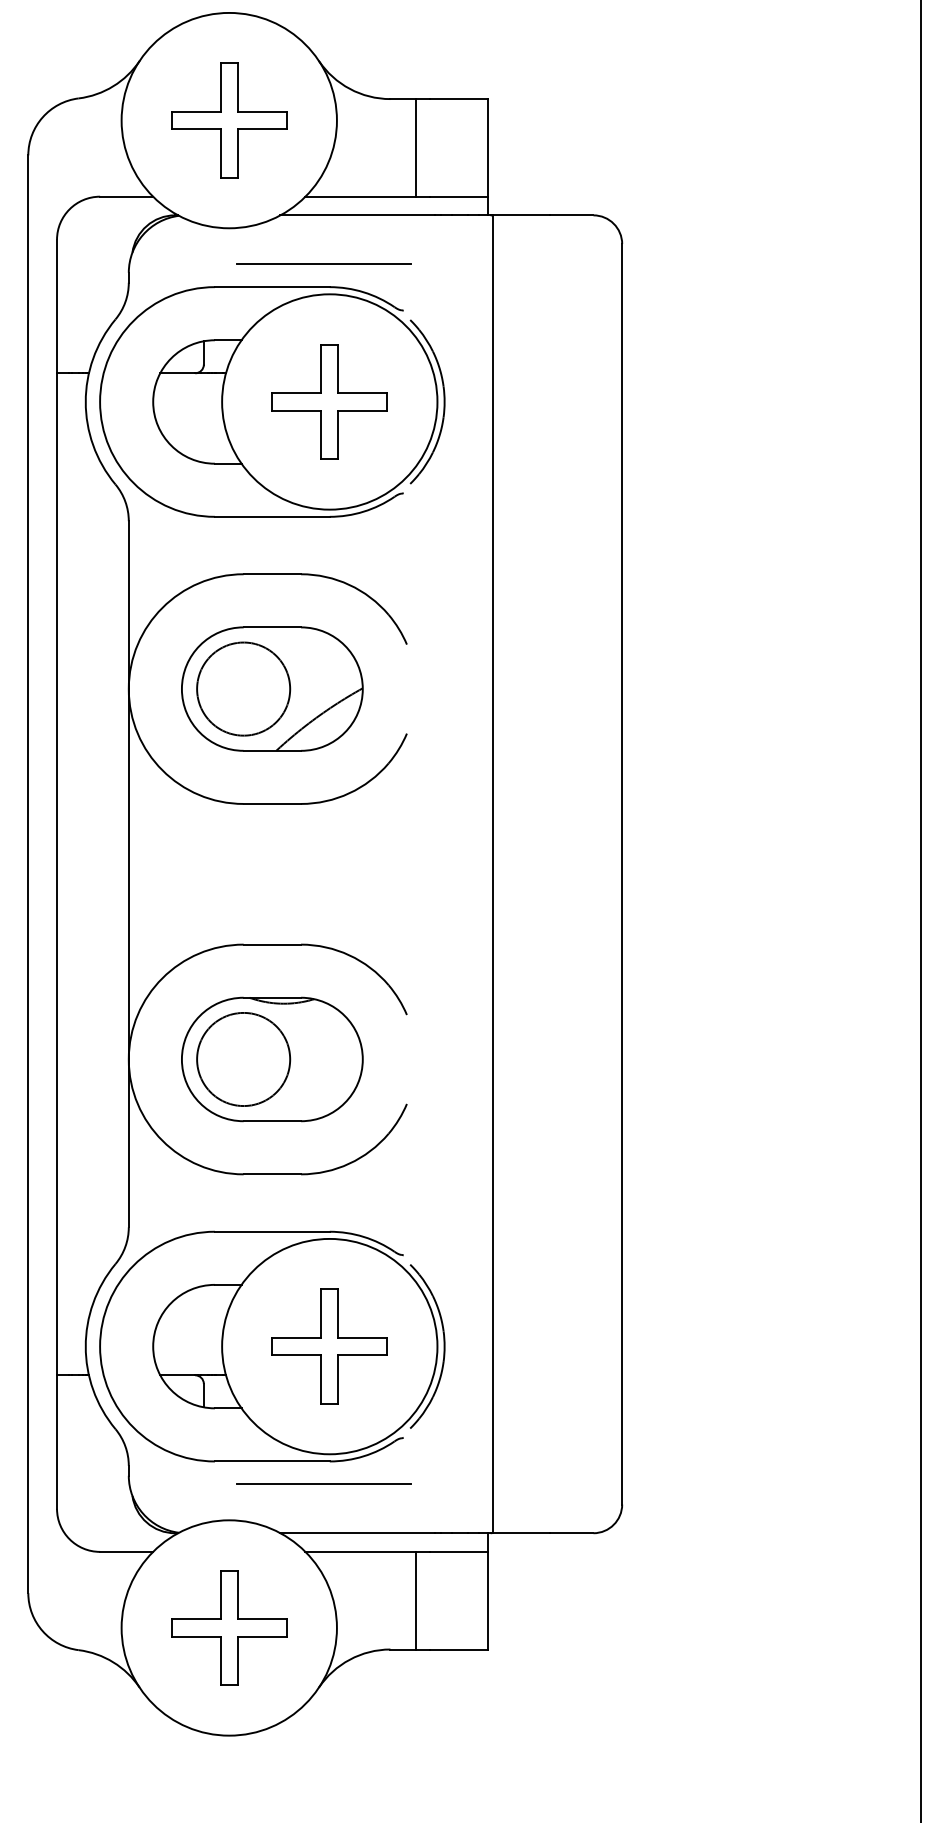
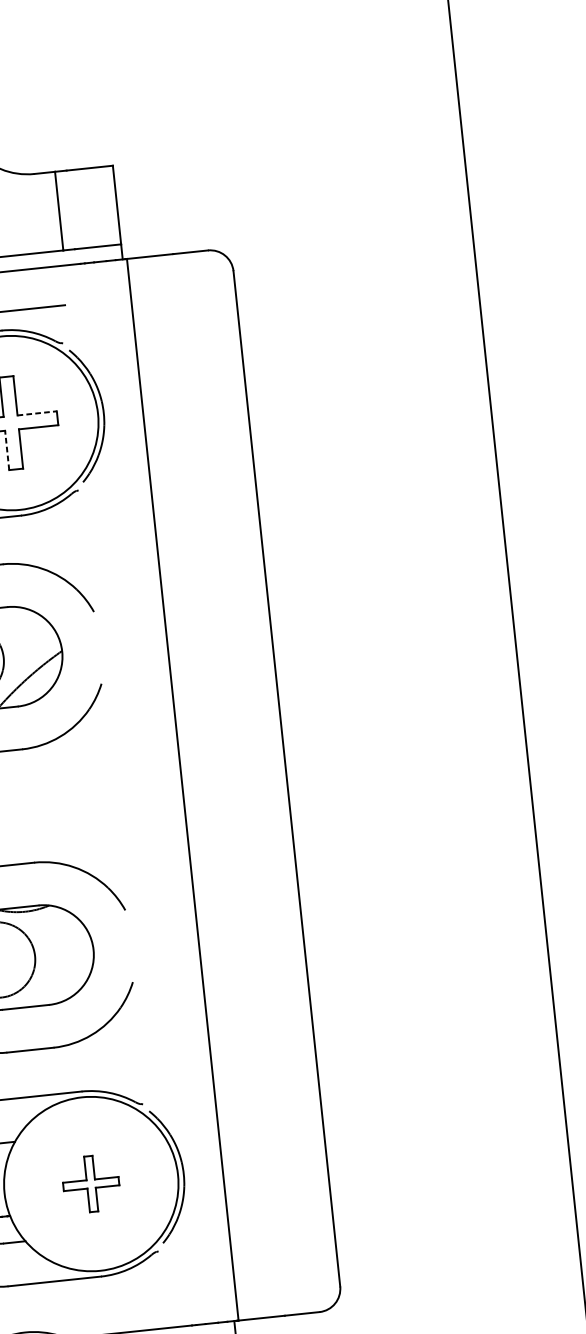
line: (363, 393) -> (37, 413), solid -> dashed
line: (321, 434) -> (7, 450), solid -> dashed
part: (329, 1346) -> (91, 1184), size x0.6
line: (323, 1484) -> (97, 1295), removed

